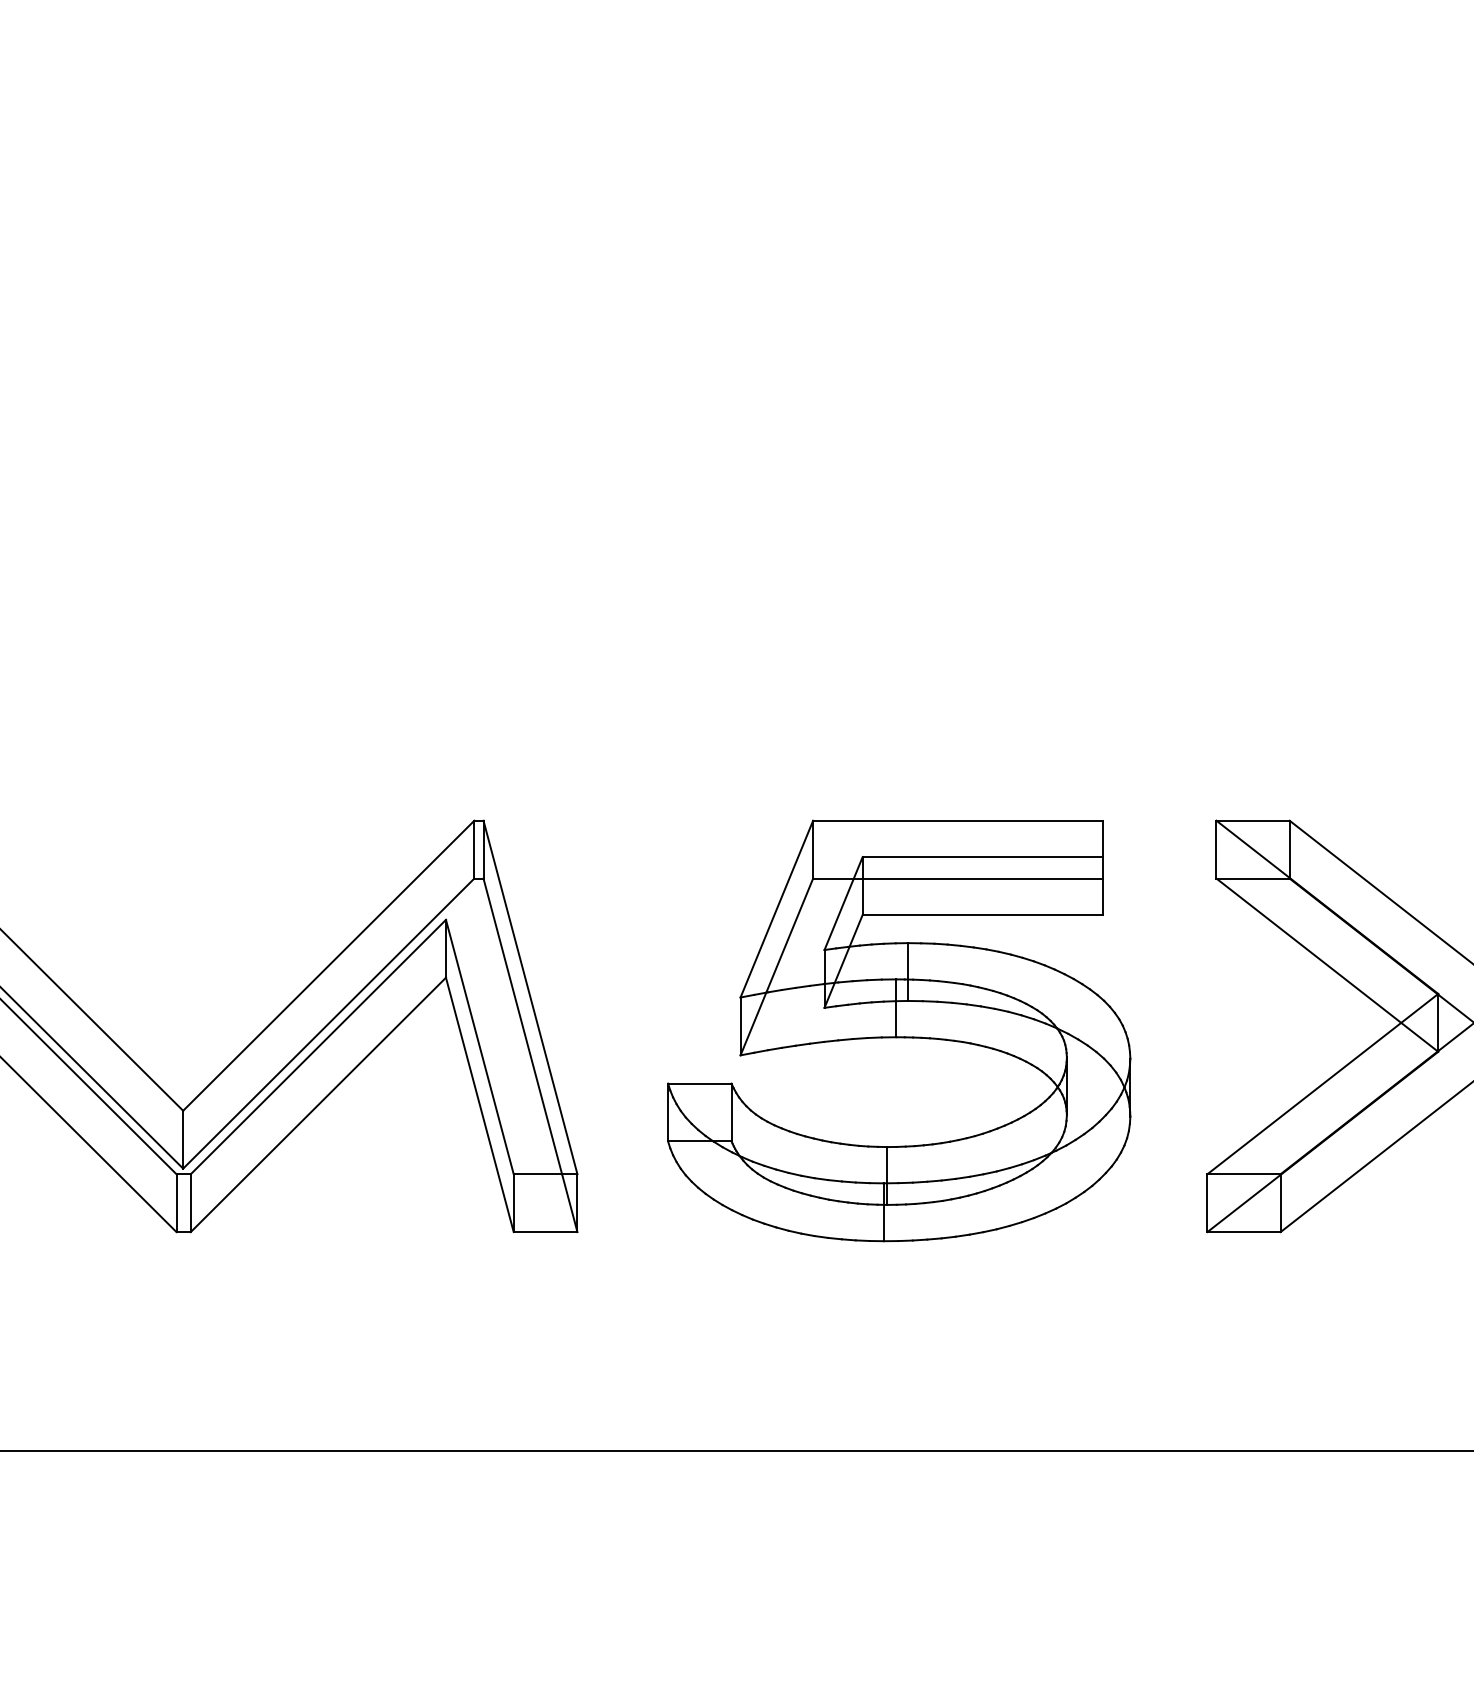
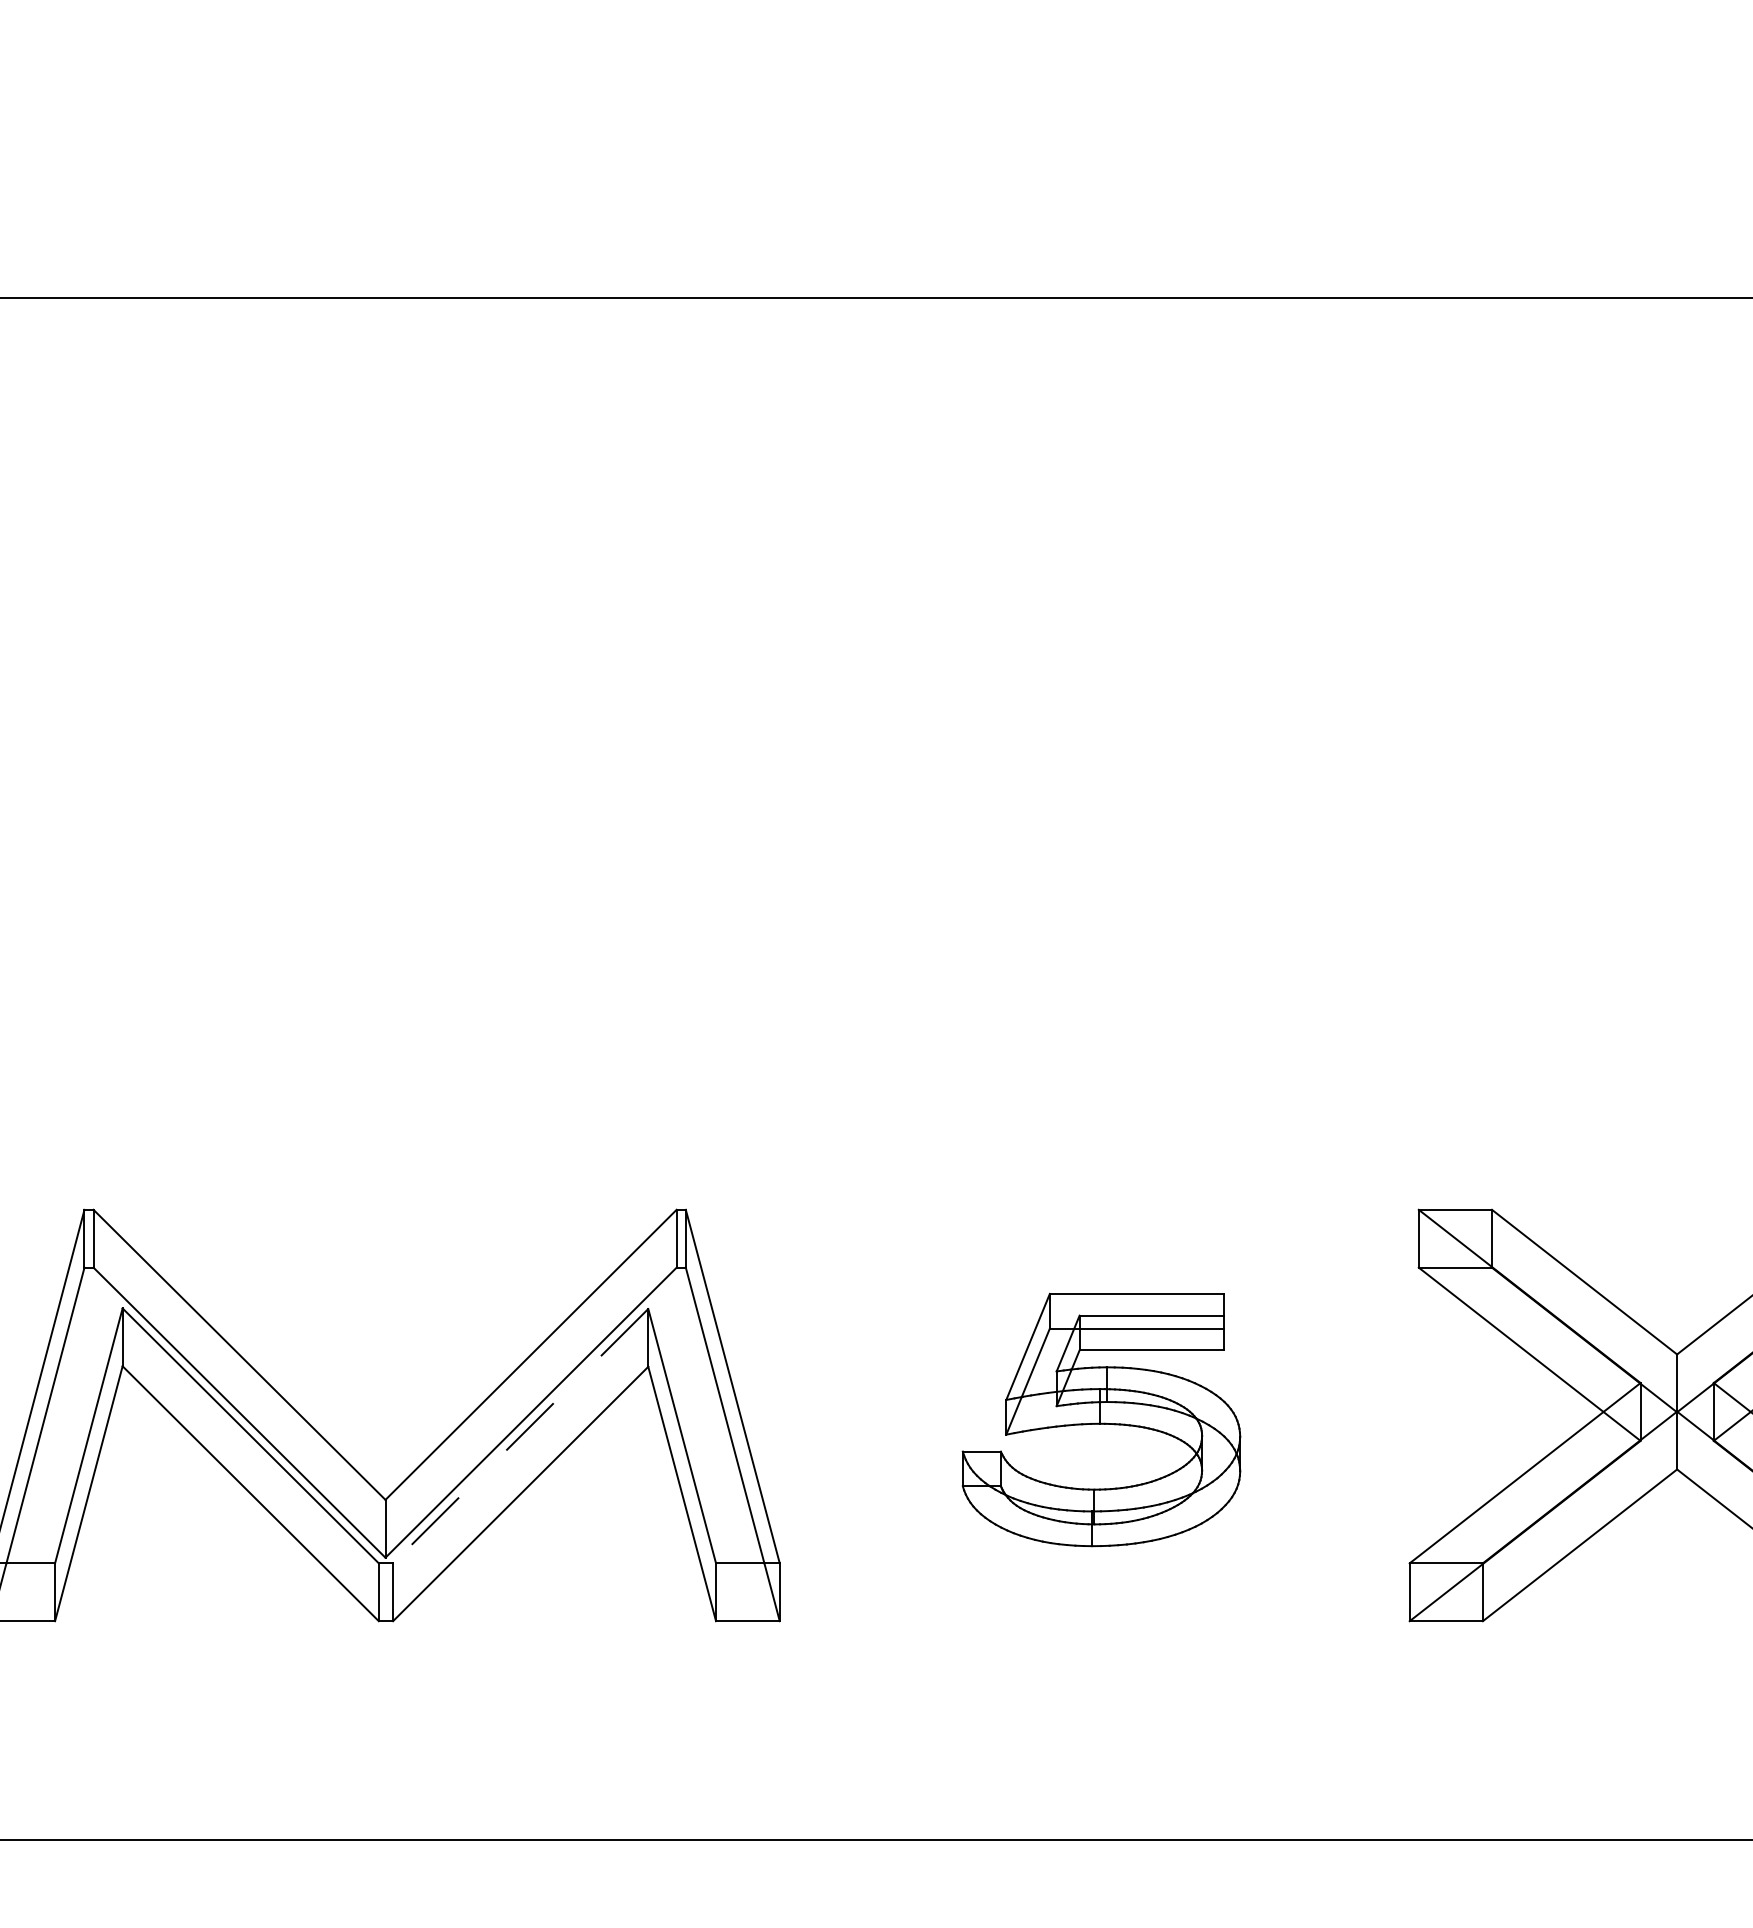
part: (899, 1030) -> (1101, 1419), size x0.6
line: (318, 1047) -> (520, 1436), solid -> dashed

